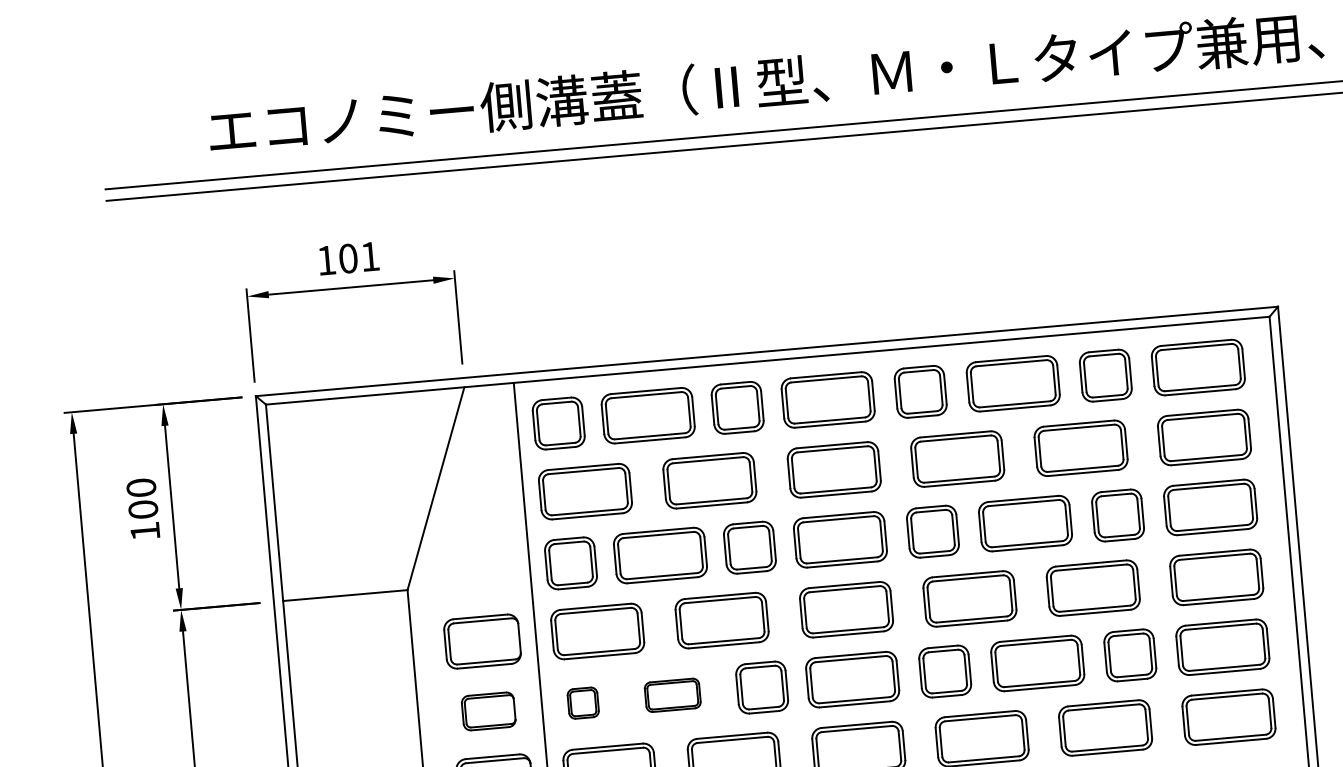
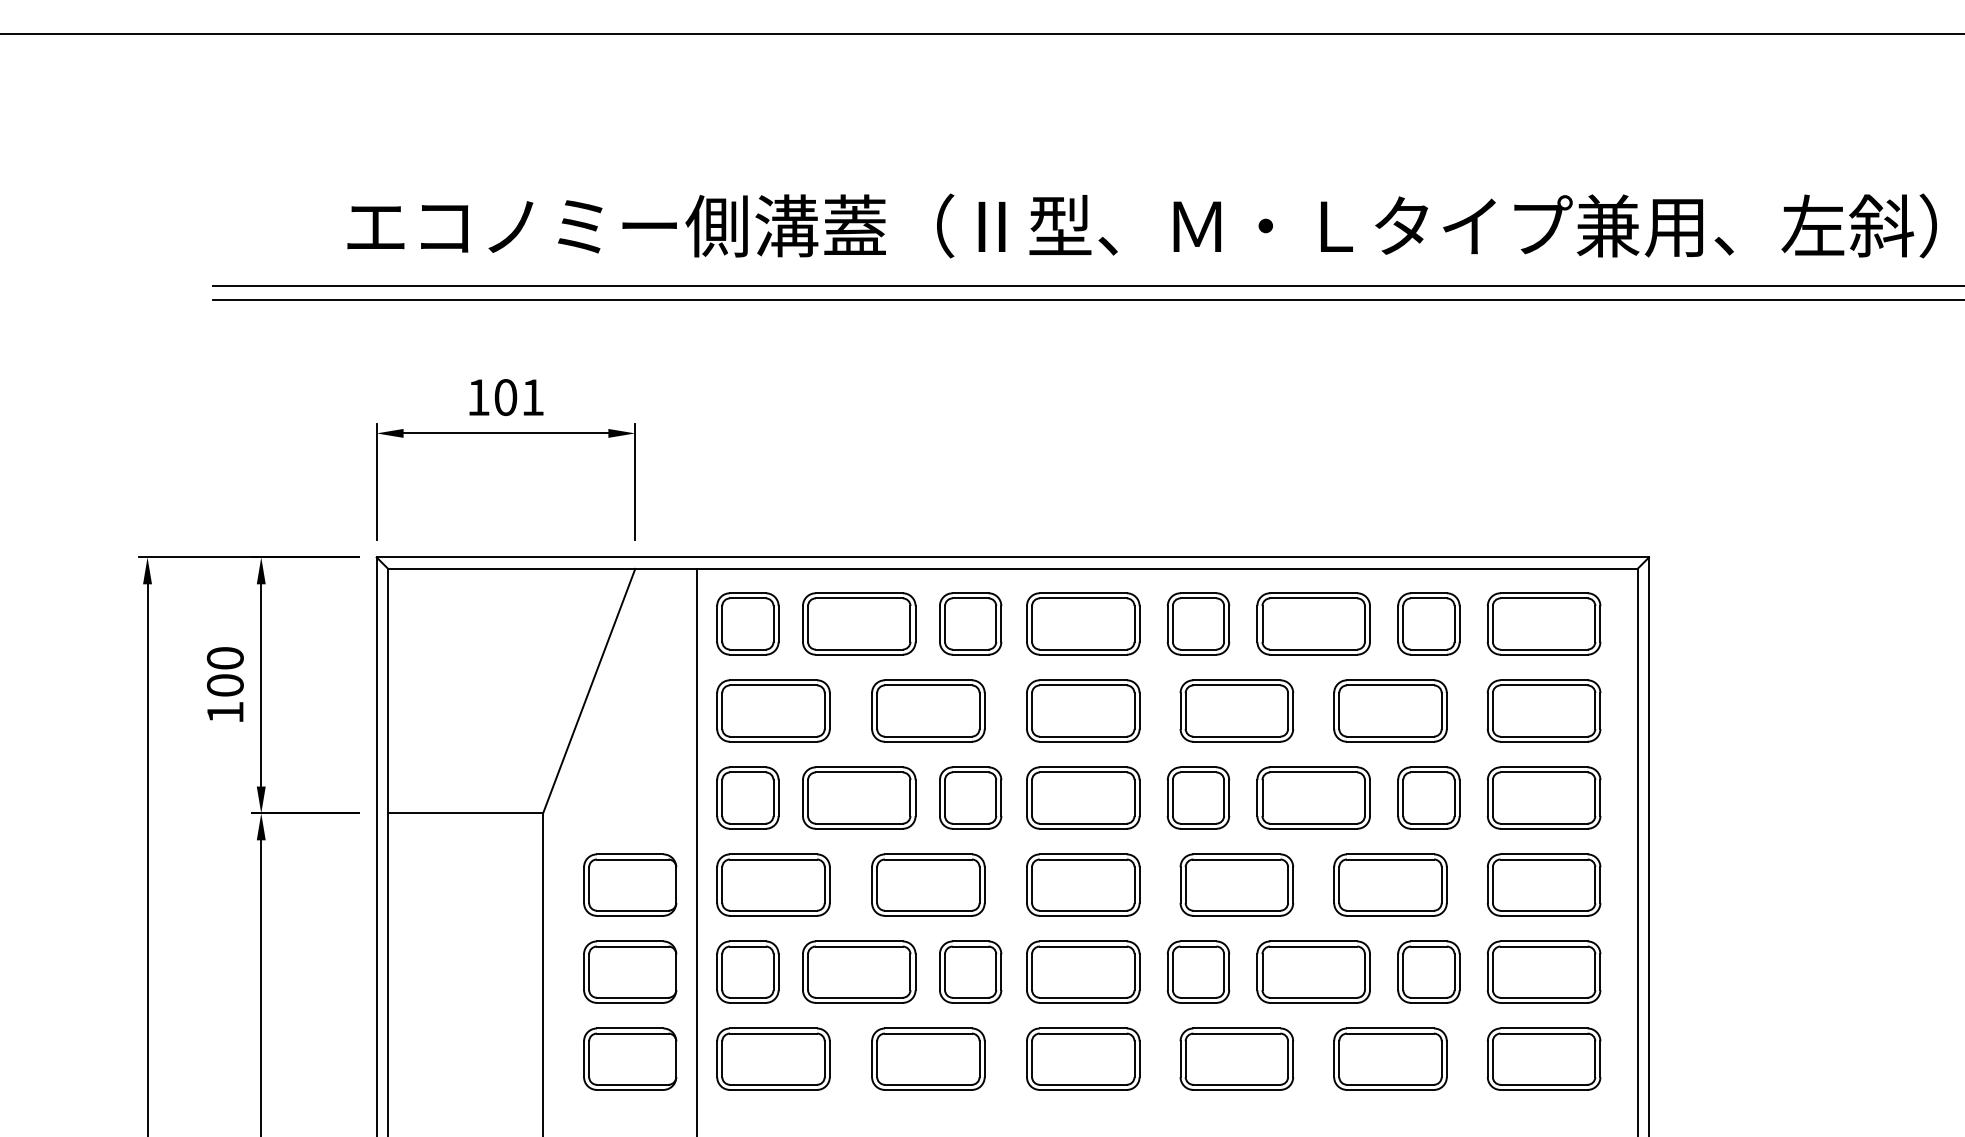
part: (672, 694) -> (859, 971), size x1.67
part: (582, 702) -> (747, 971), size x1.67
part: (488, 710) -> (630, 971), size x1.43

